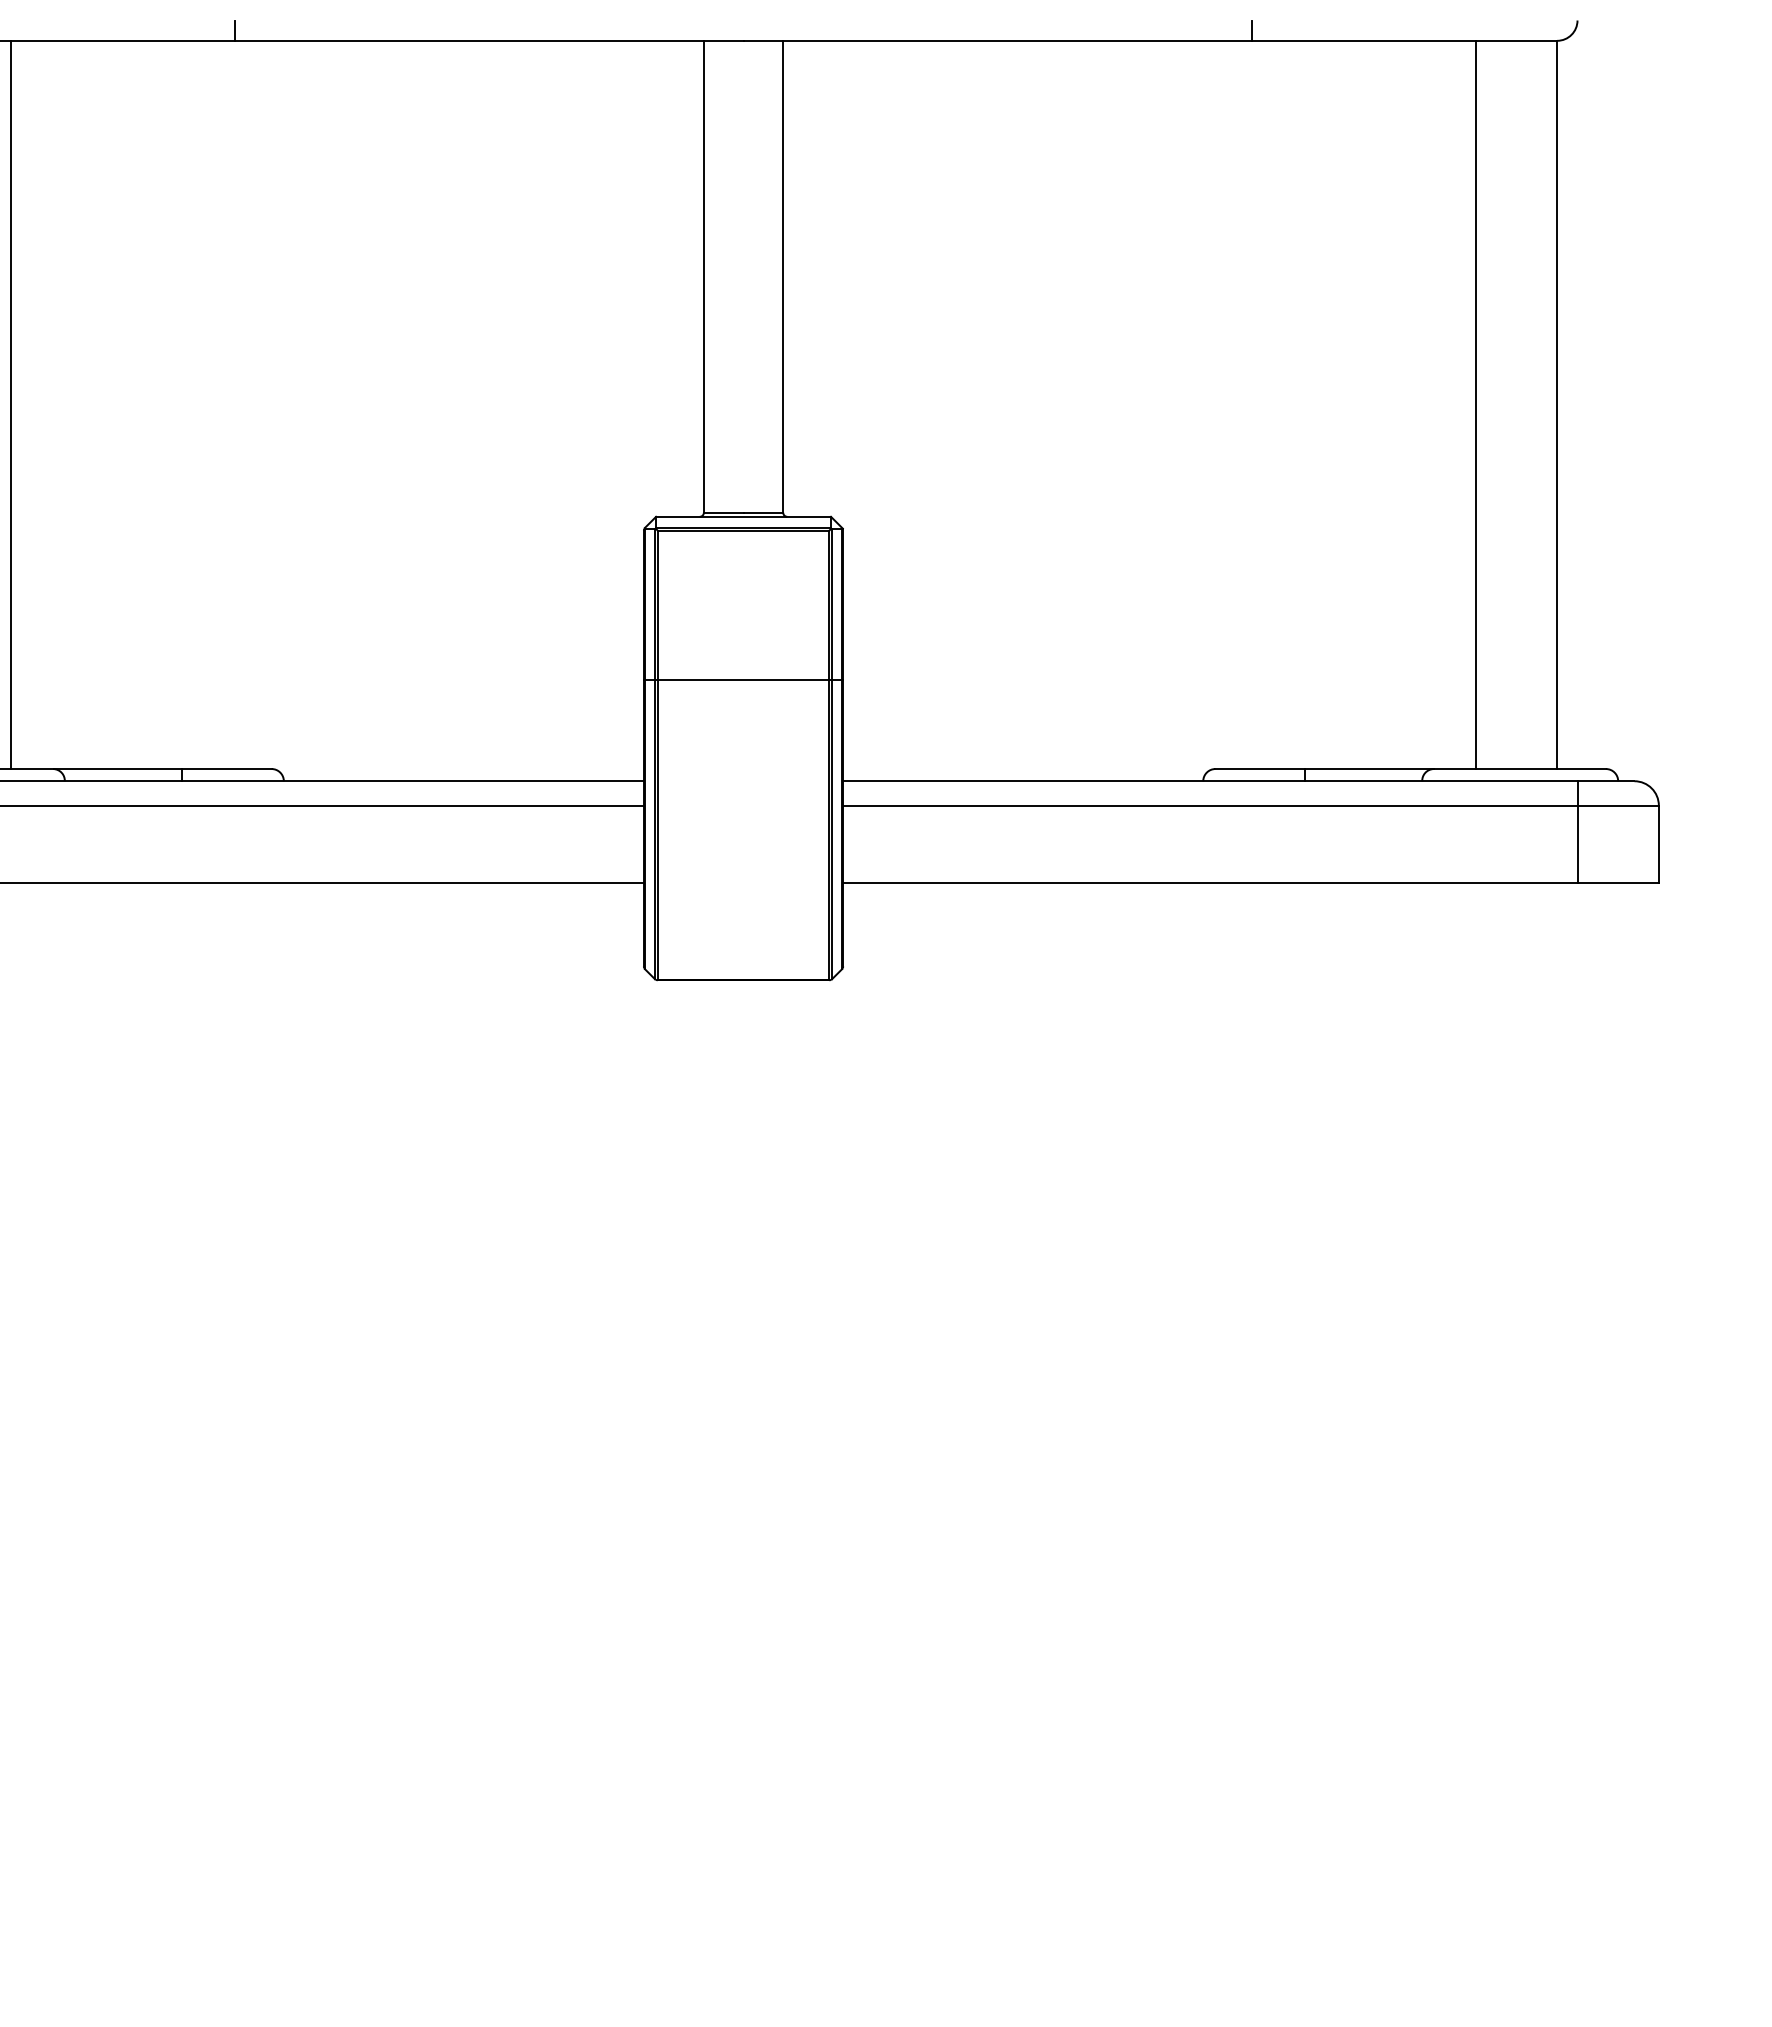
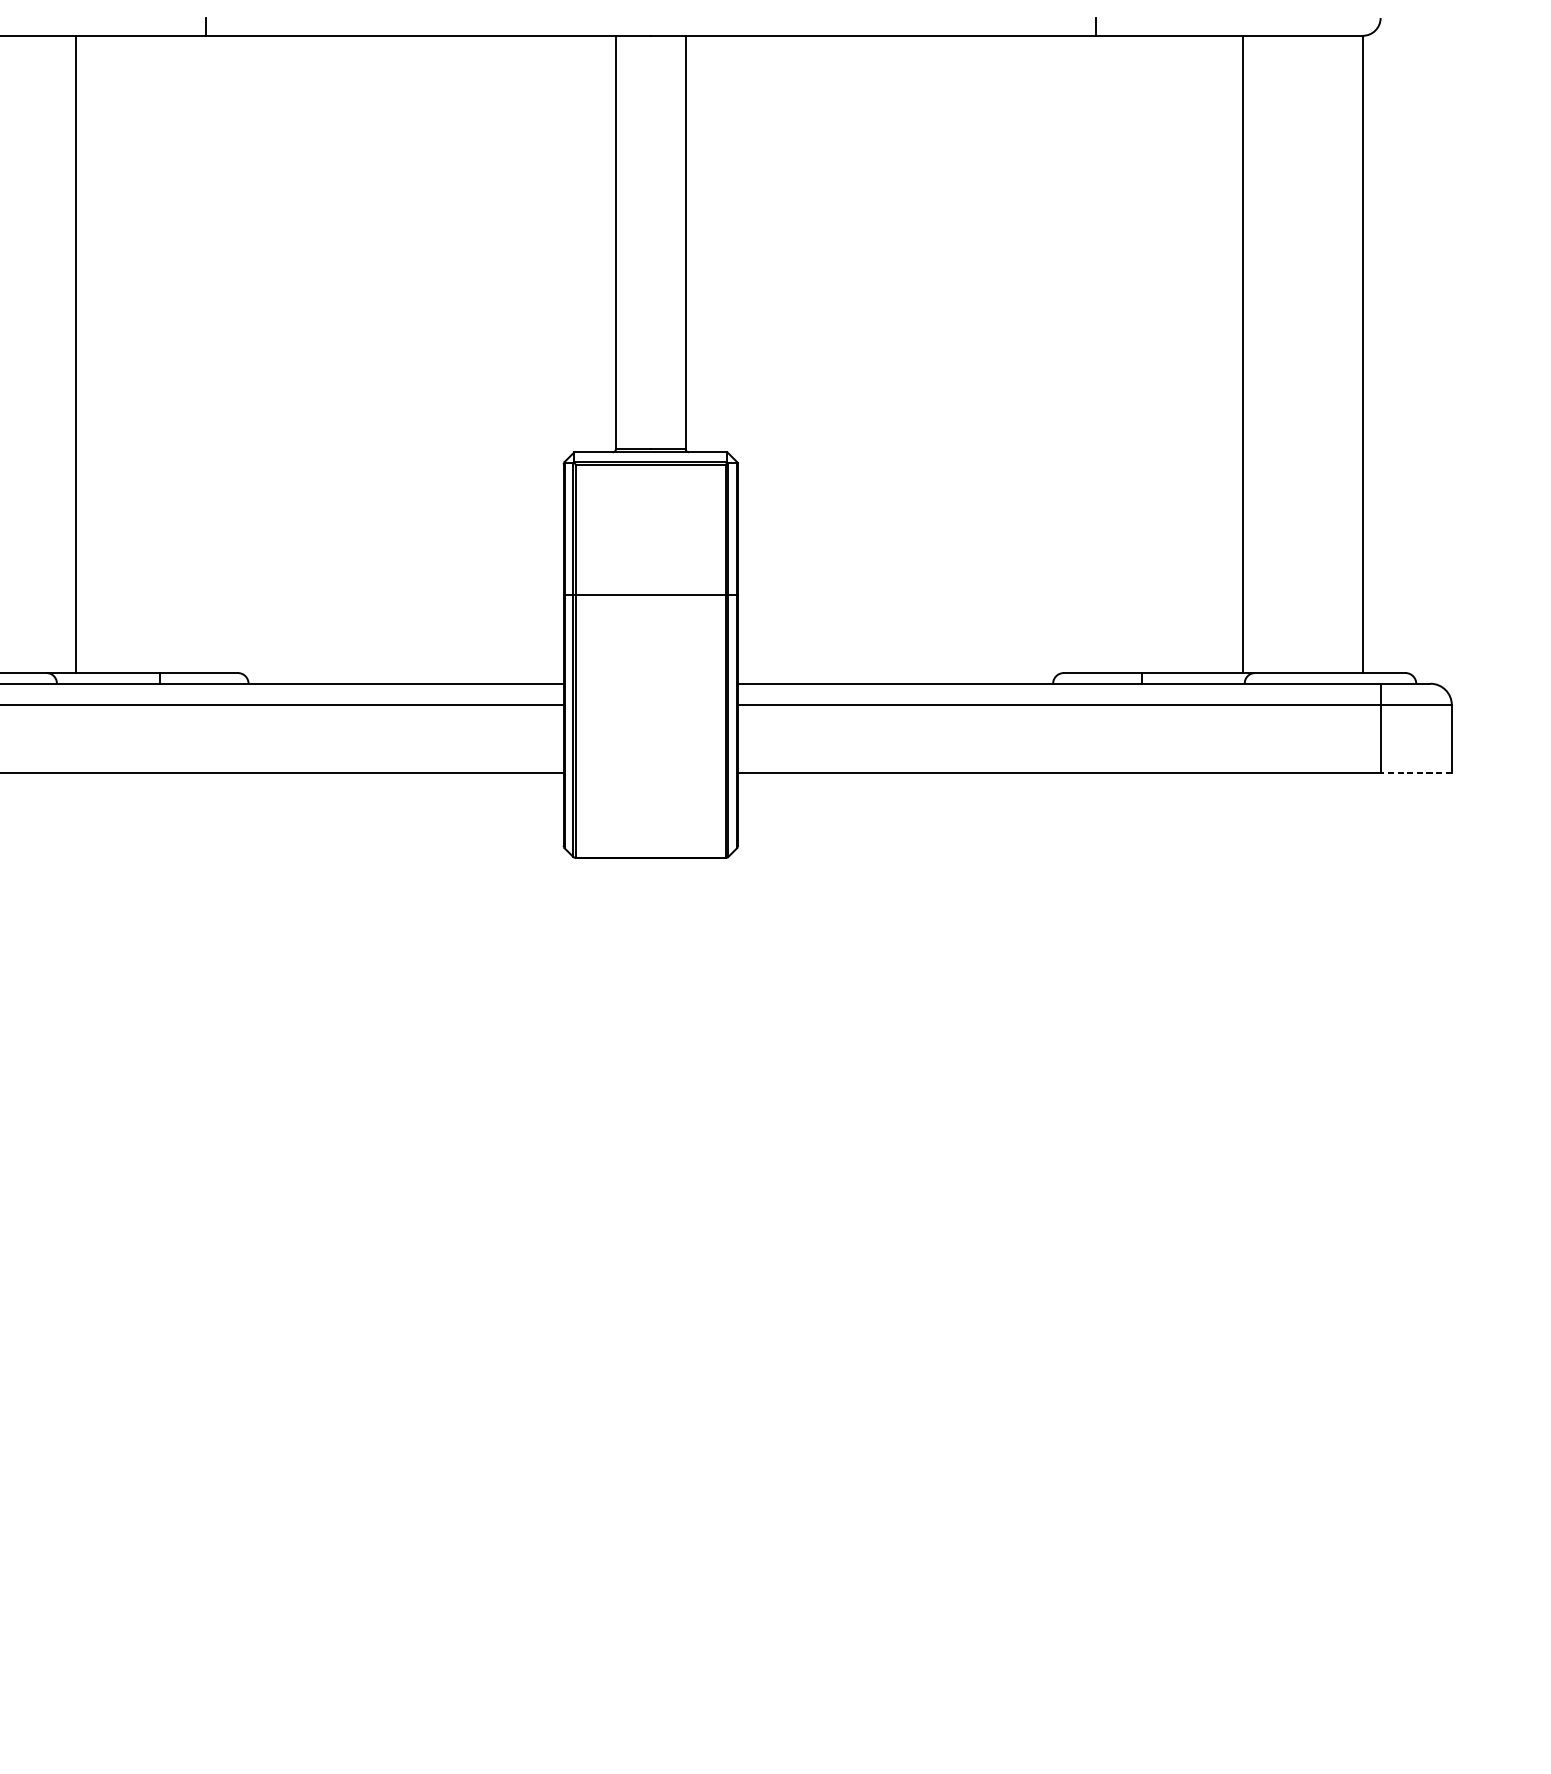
line: (11, 404) -> (75, 354), moved
line: (1475, 404) -> (1242, 354), moved
line: (1618, 882) -> (1416, 772), solid -> dashed

